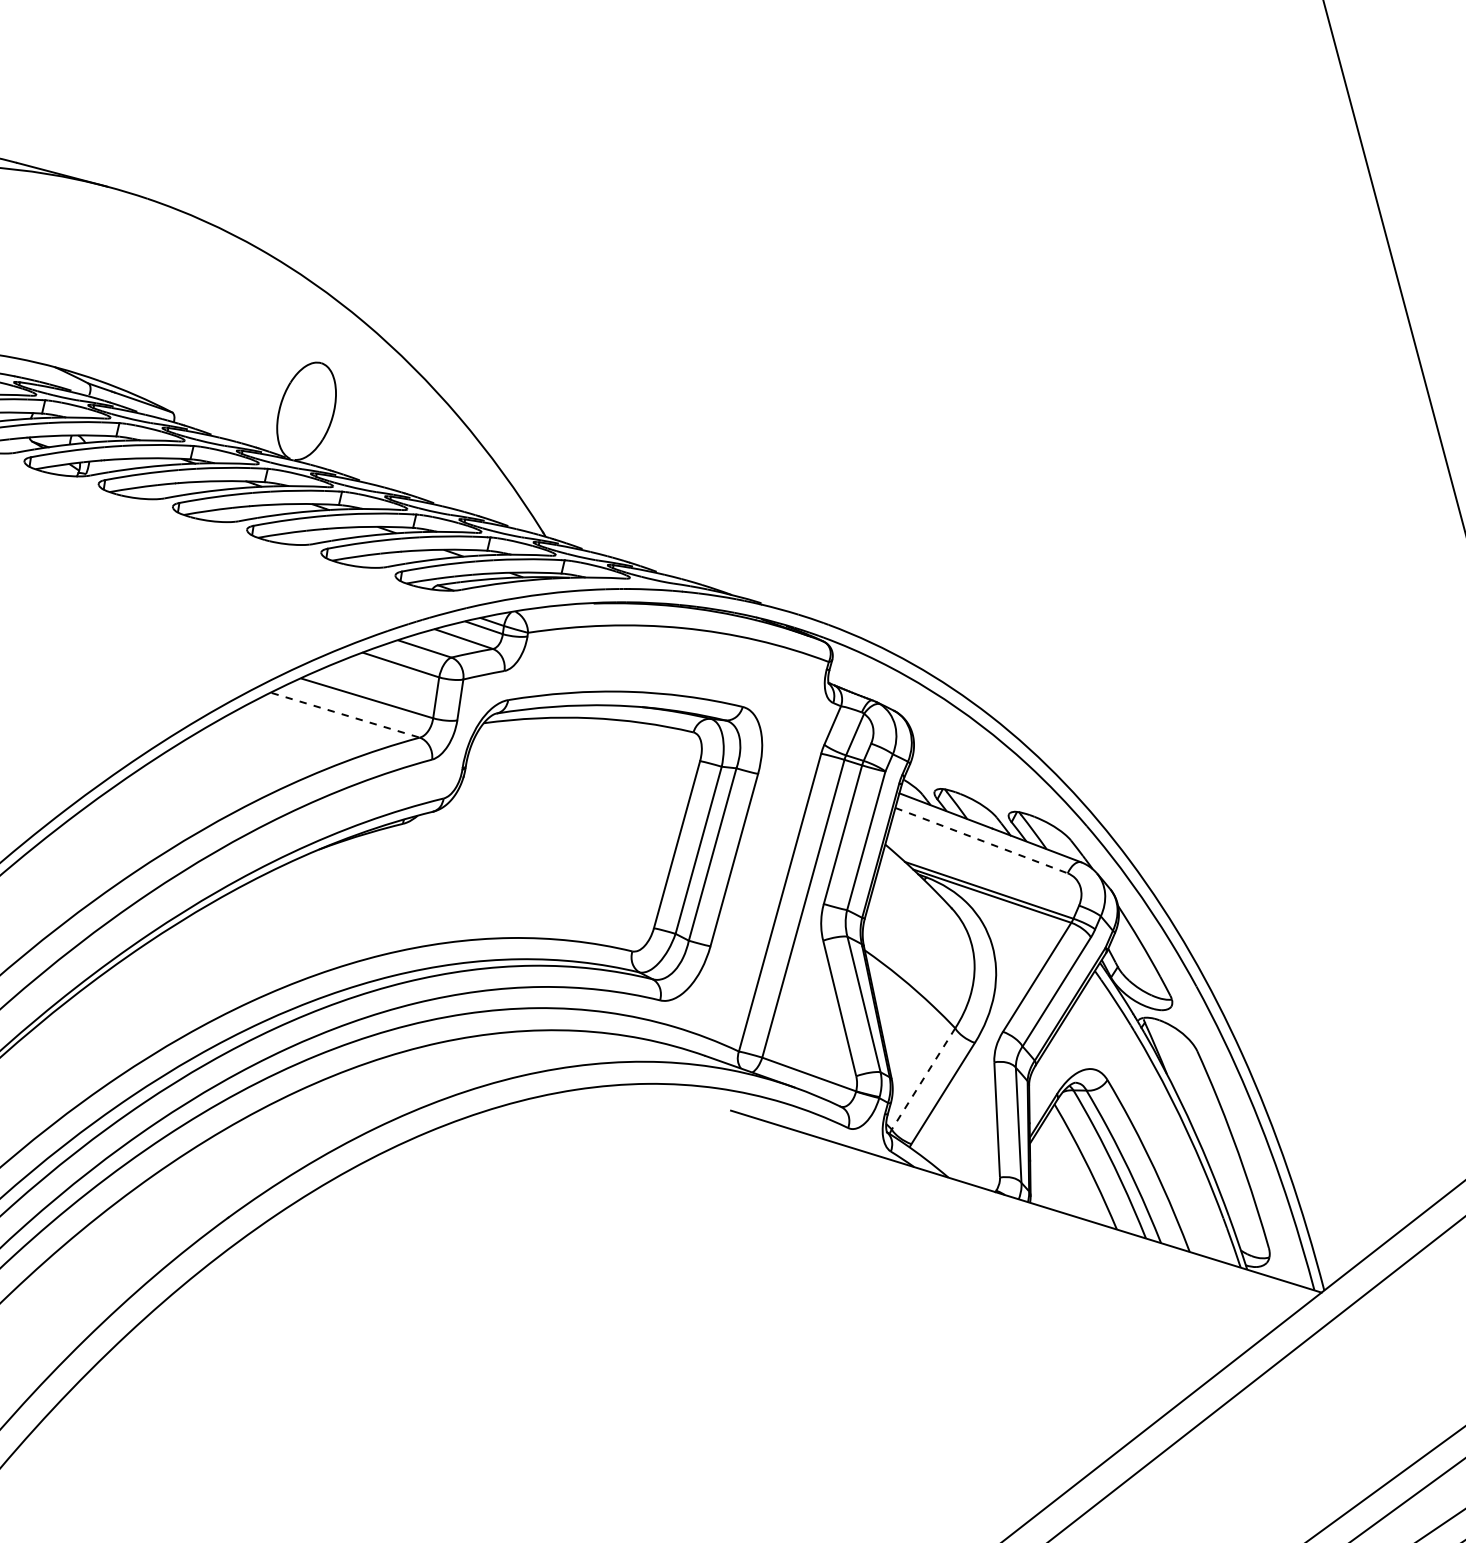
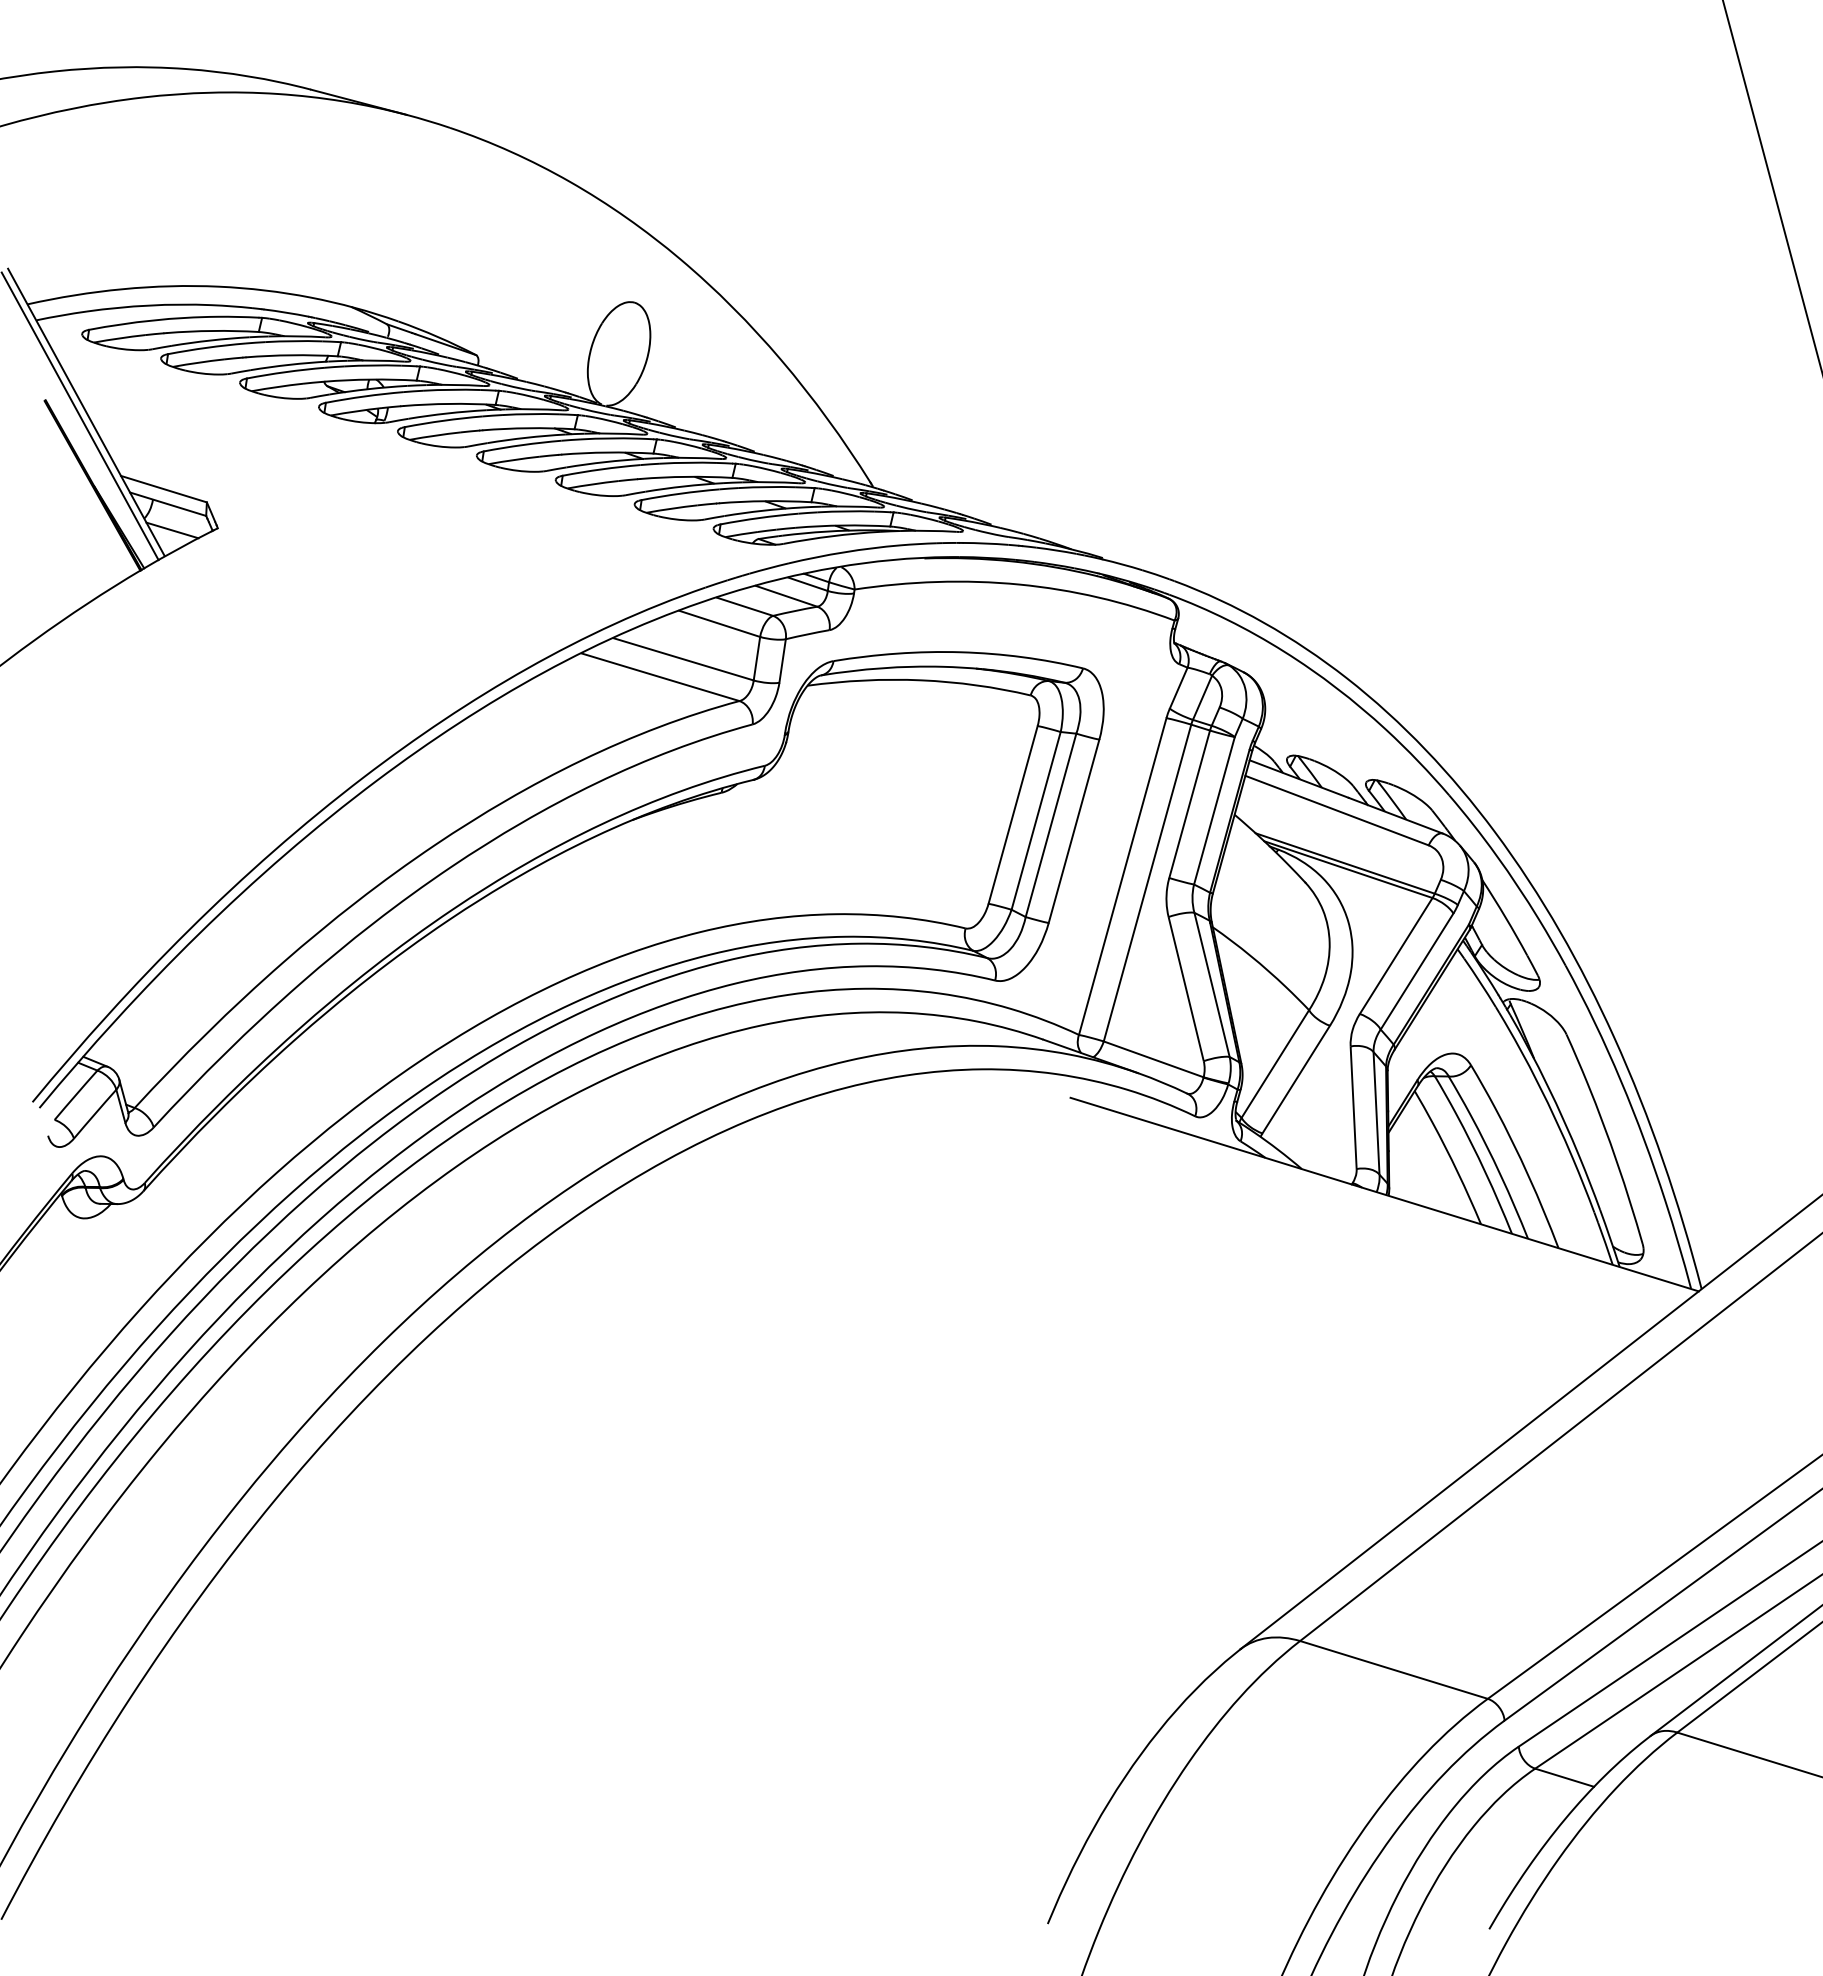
line: (346, 715) -> (661, 677), dashed -> solid
line: (981, 840) -> (1337, 810), dashed -> solid
line: (923, 1079) -> (1275, 1064), dashed -> solid

